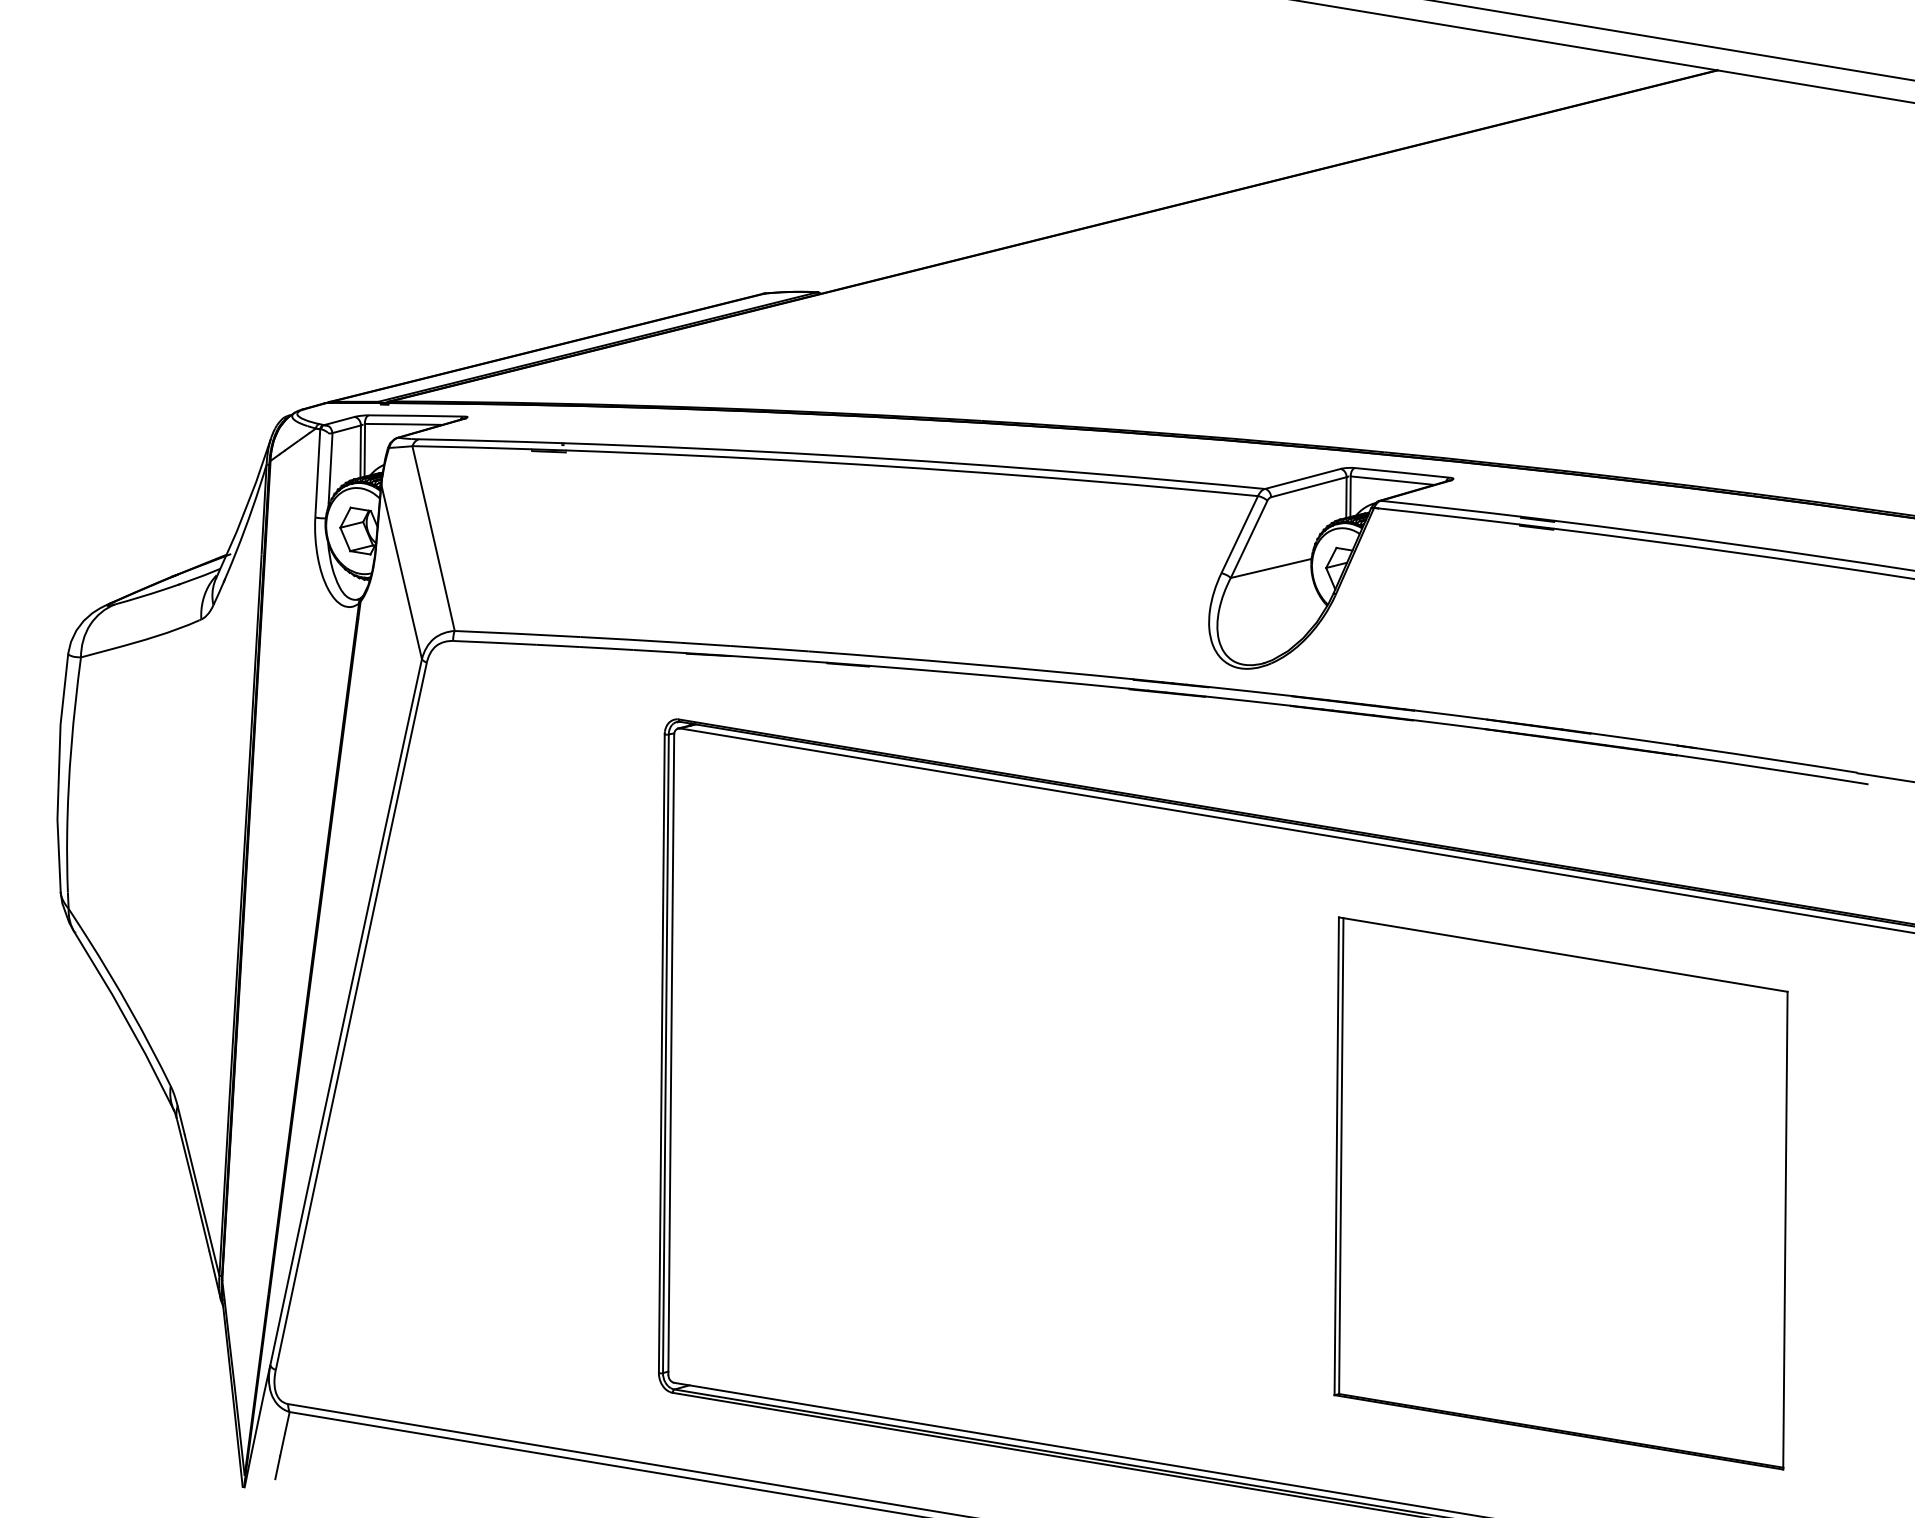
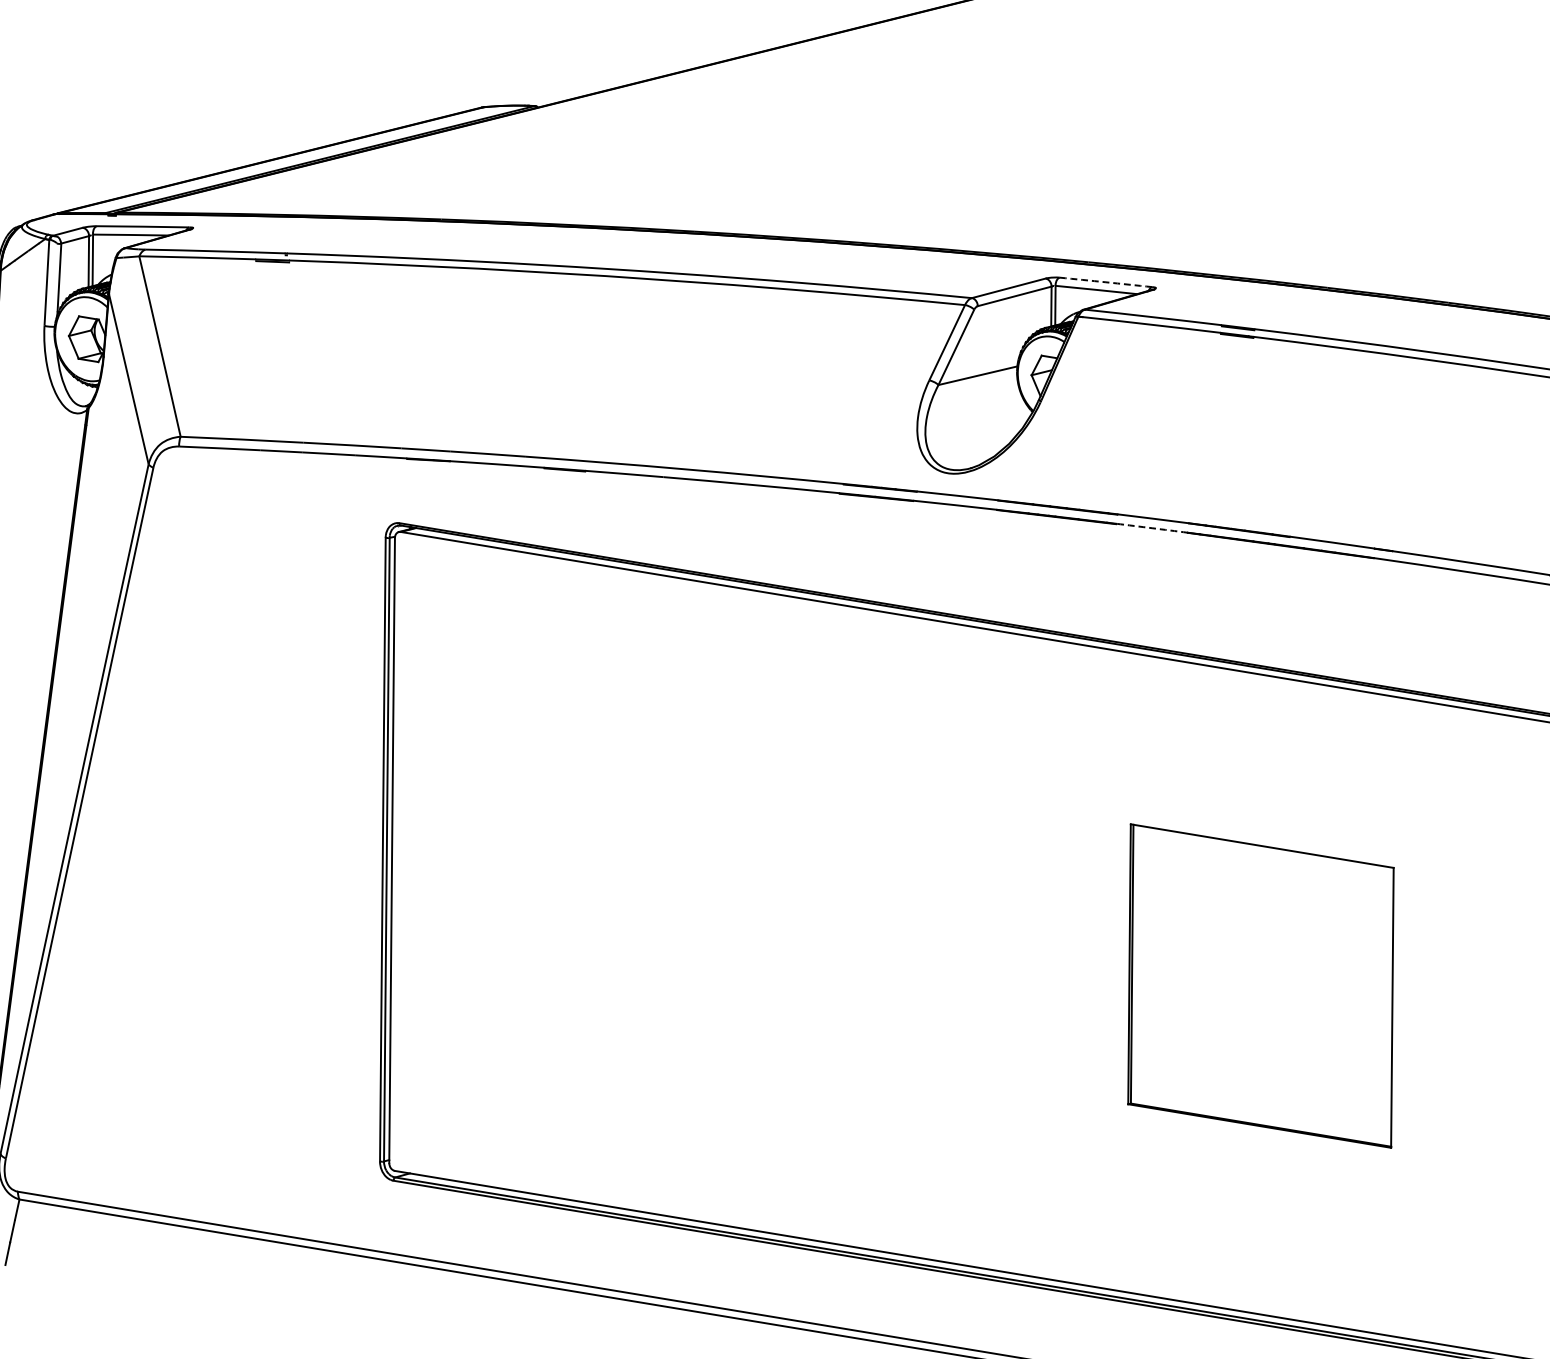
arc: (1402, 472) -> (1106, 282), solid -> dashed
arc: (1449, 724) -> (1152, 528), solid -> dashed
part: (1560, 1193) -> (1260, 986), size x0.6

